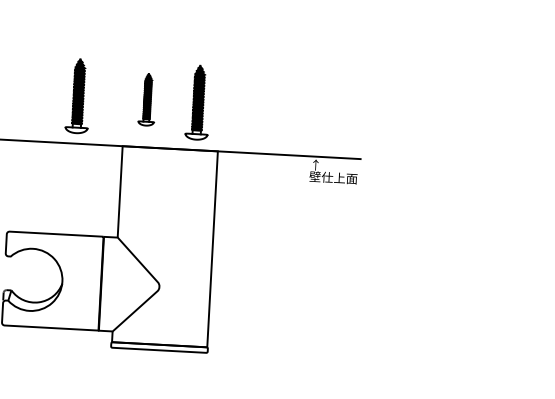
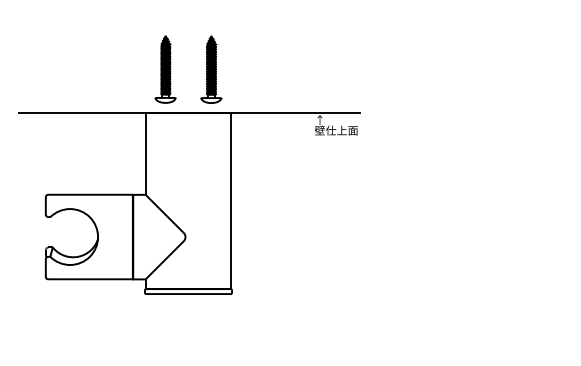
part: (78, 95) -> (103, 69), removed
part: (147, 99) -> (165, 69), size x1.43

